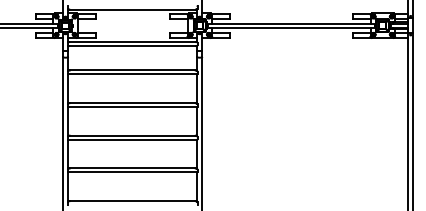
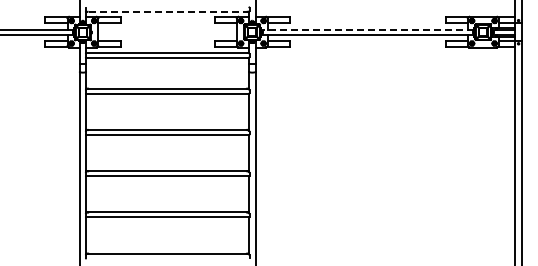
line: (133, 9) -> (168, 11), solid -> dashed
line: (291, 23) -> (367, 29), solid -> dashed

